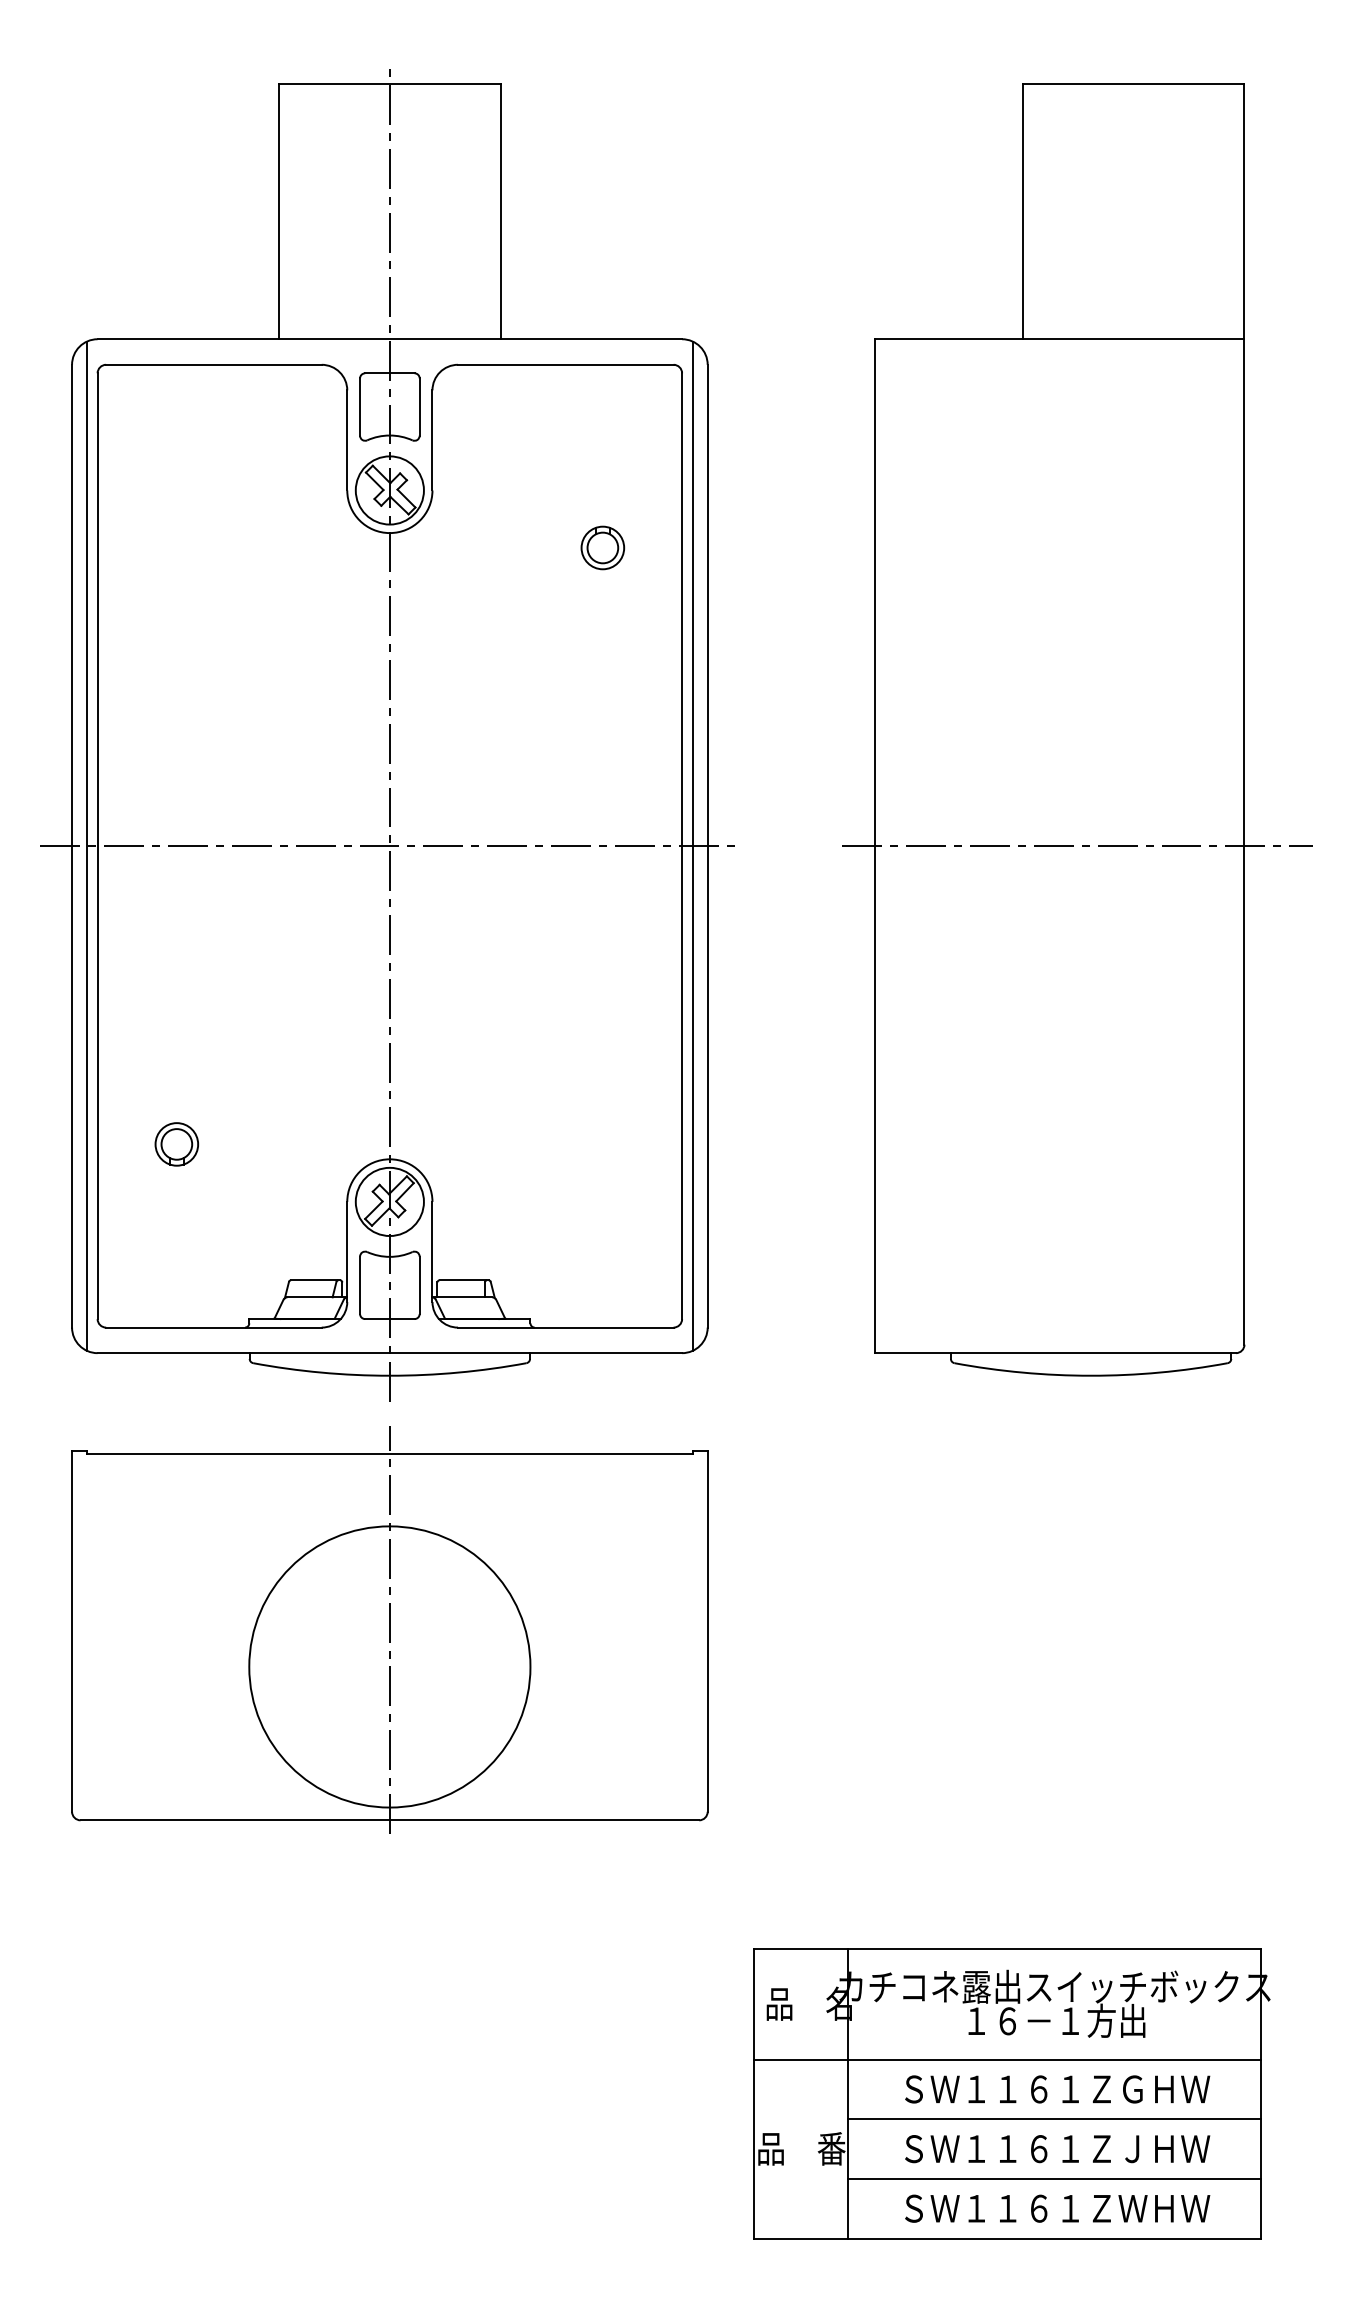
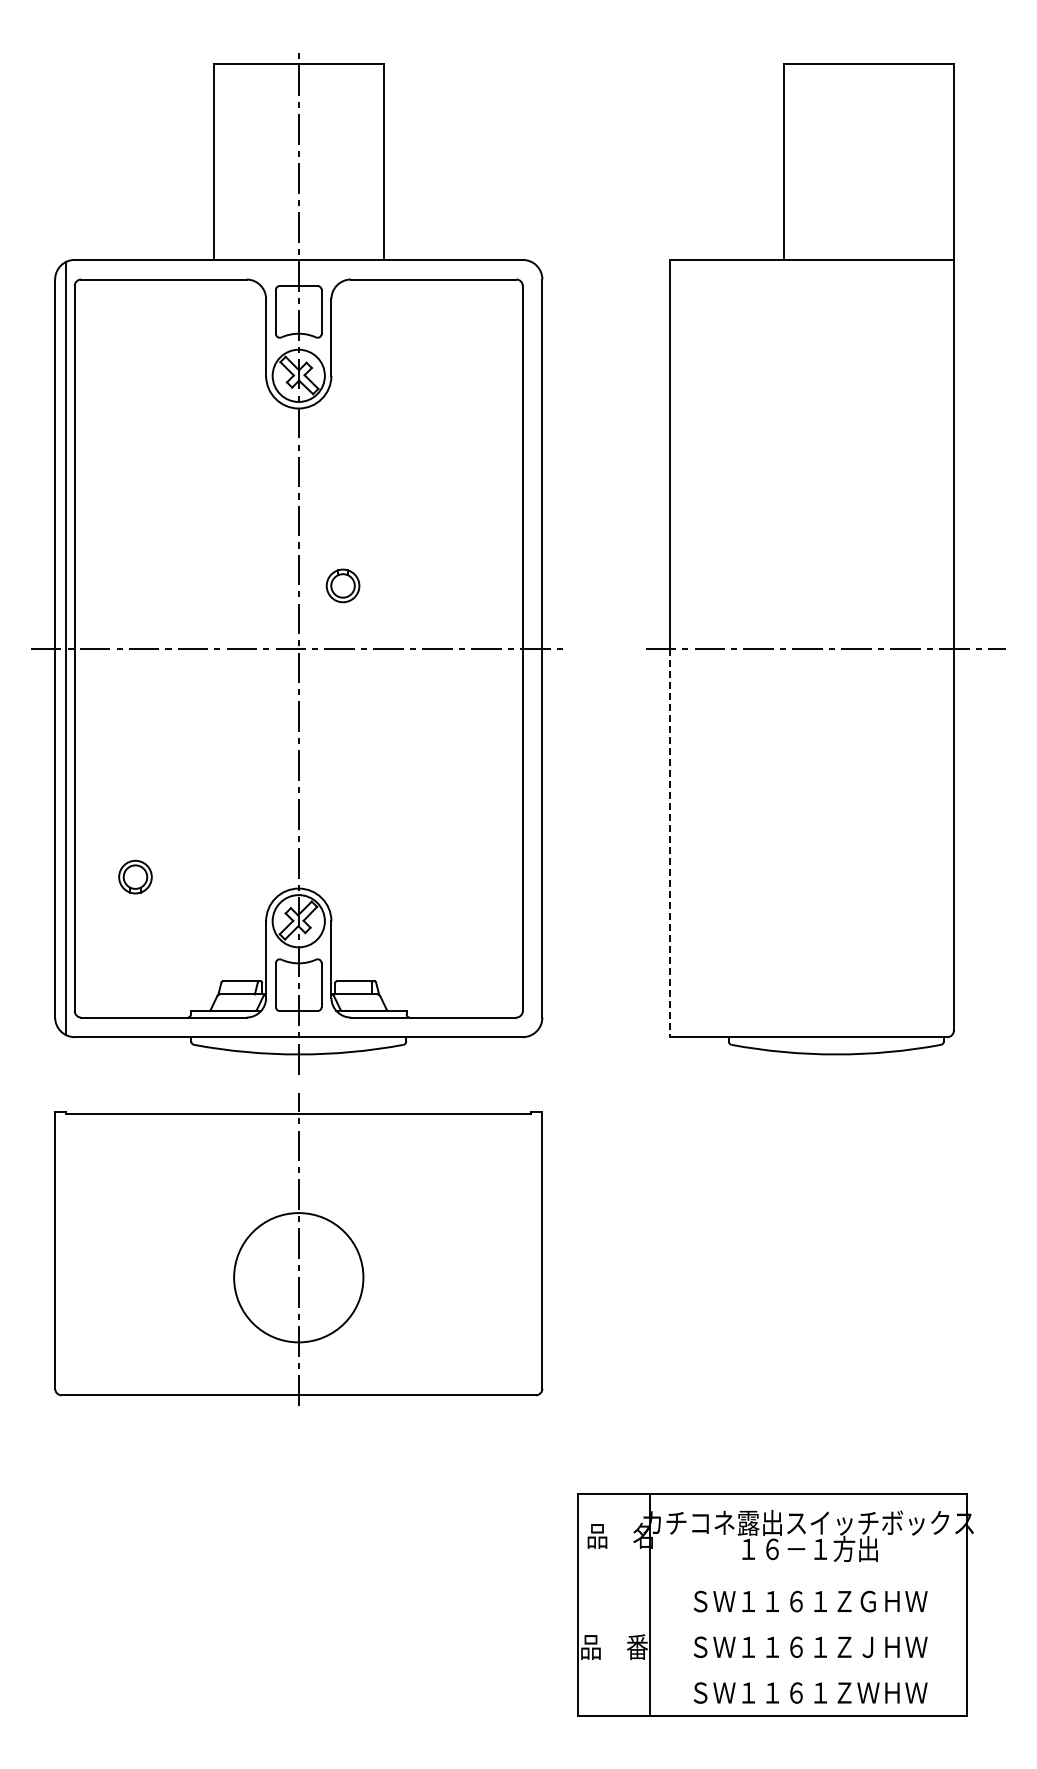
part: (602, 547) -> (342, 585), moved
line: (693, 846) -> (531, 648), removed
line: (874, 1100) -> (670, 843), solid -> dashed
circle: (389, 1666) -> (298, 1277), size x0.6
line: (1007, 2059) -> (772, 1578), removed
line: (1054, 2119) -> (808, 1624), removed
line: (1054, 2179) -> (808, 1670), removed

